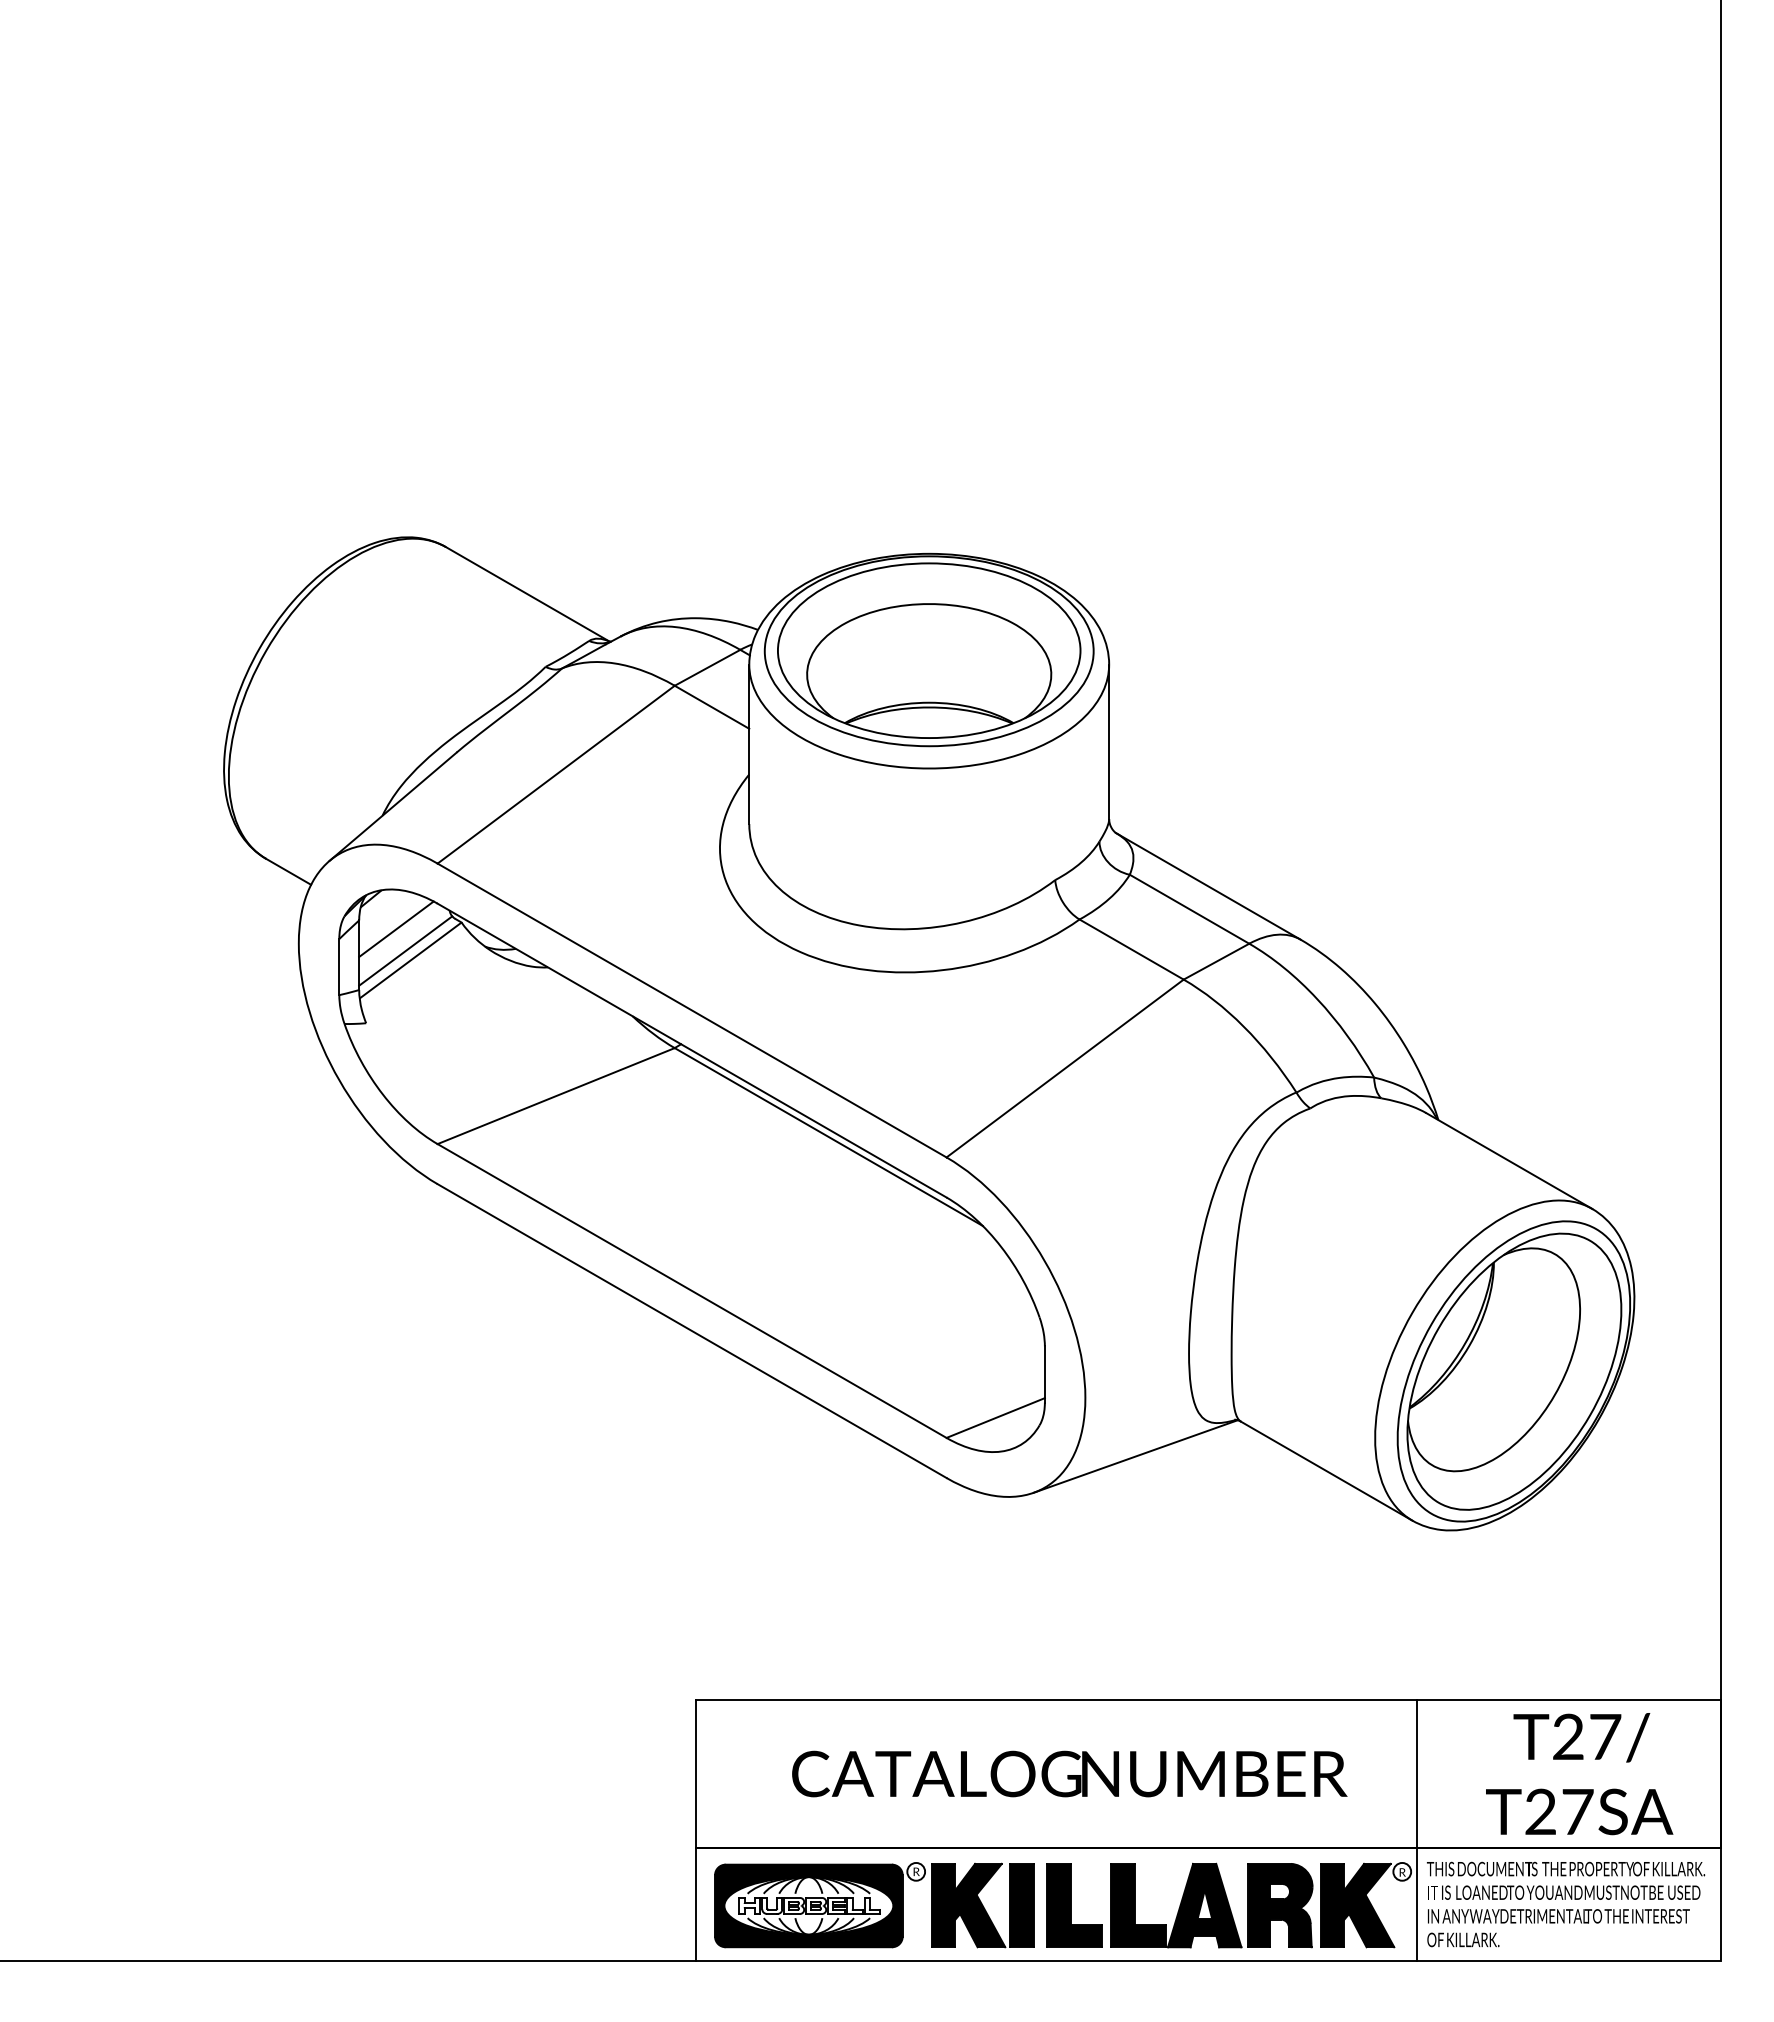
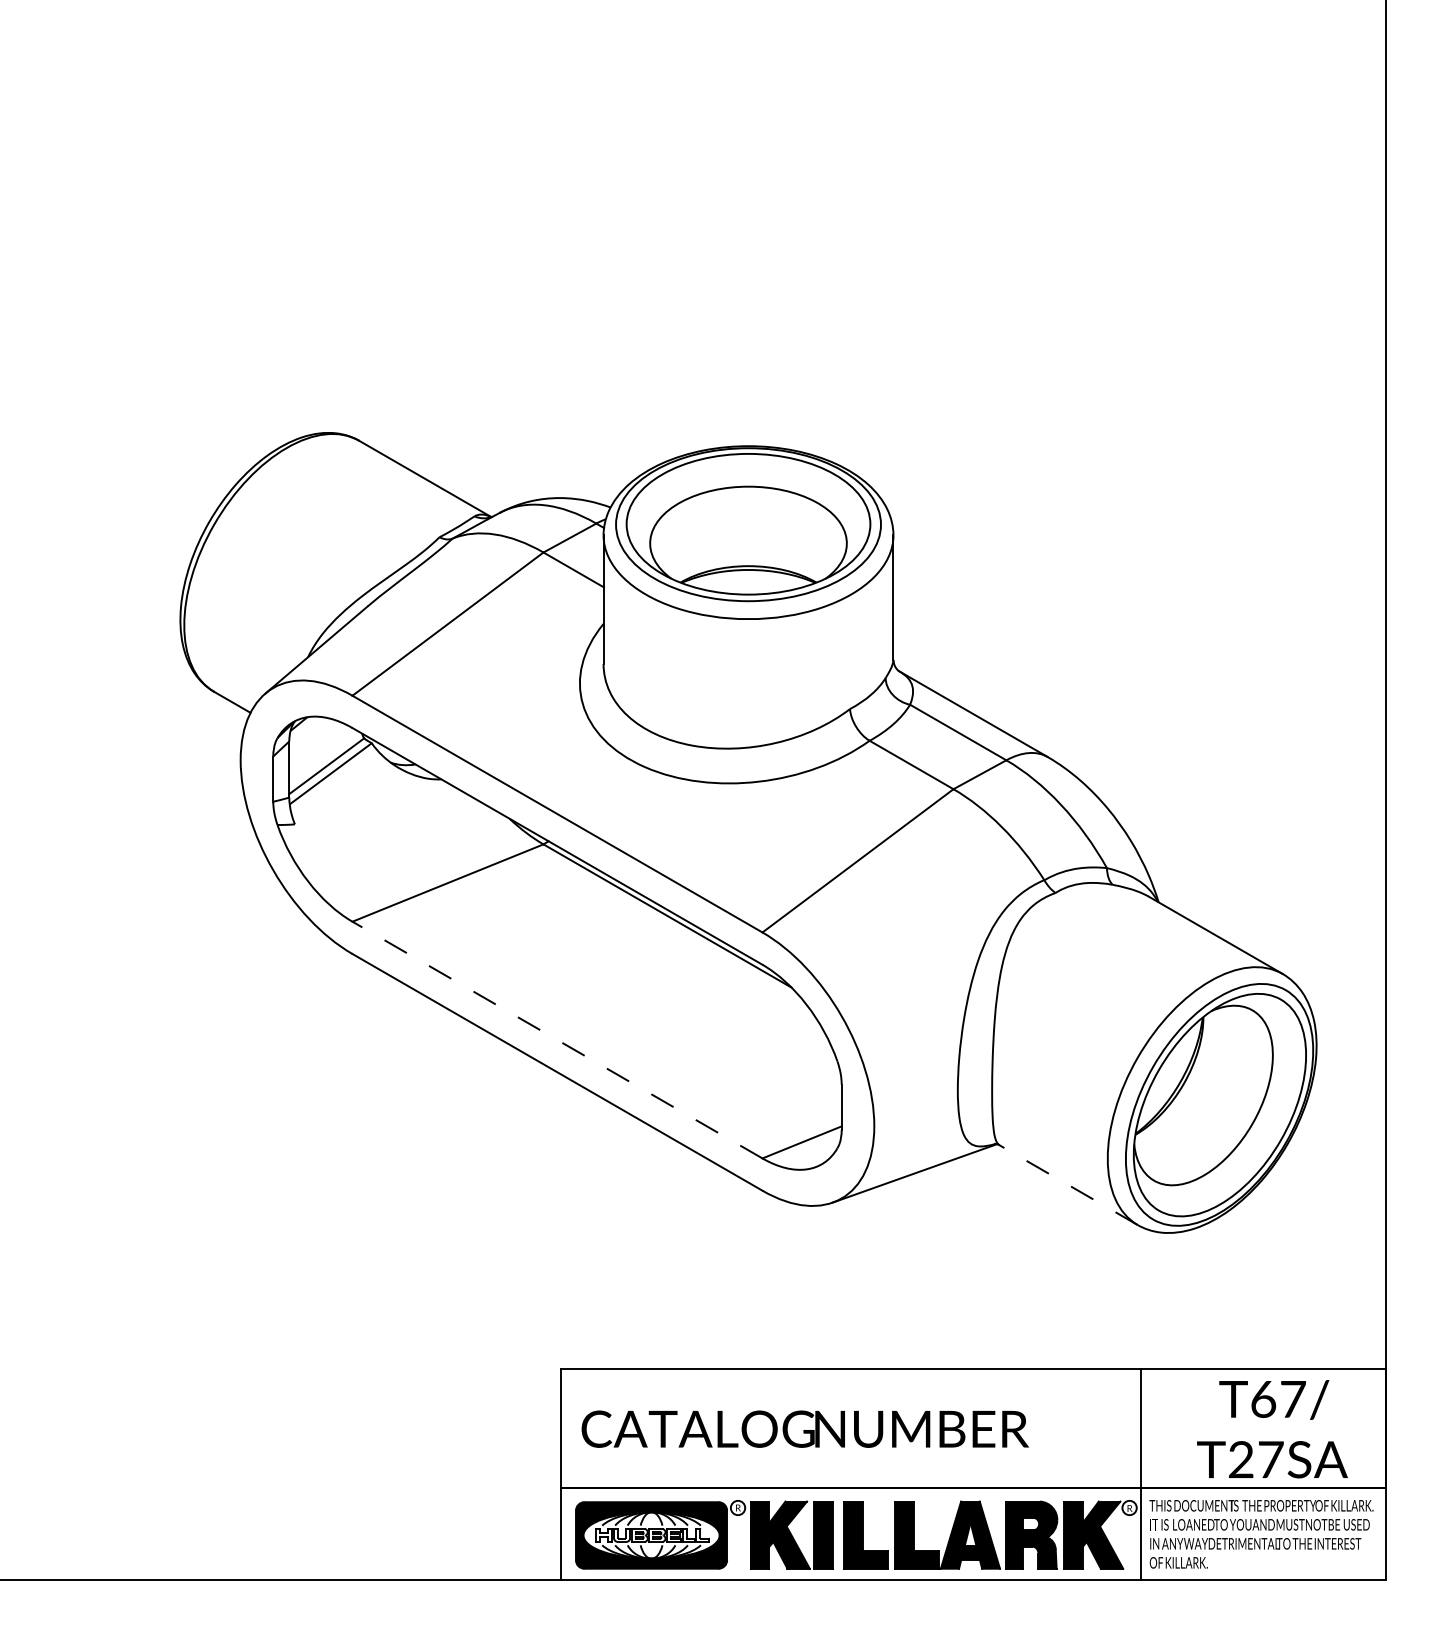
line: (396, 929) -> (319, 748), removed
line: (692, 1291) -> (557, 1040), solid -> dashed
line: (1326, 1471) -> (1068, 1185), solid -> dashed
text: (1568, 1736) -> (1263, 1398), T27/ -> T67/
text: (1069, 1773) -> (805, 1428), moved

